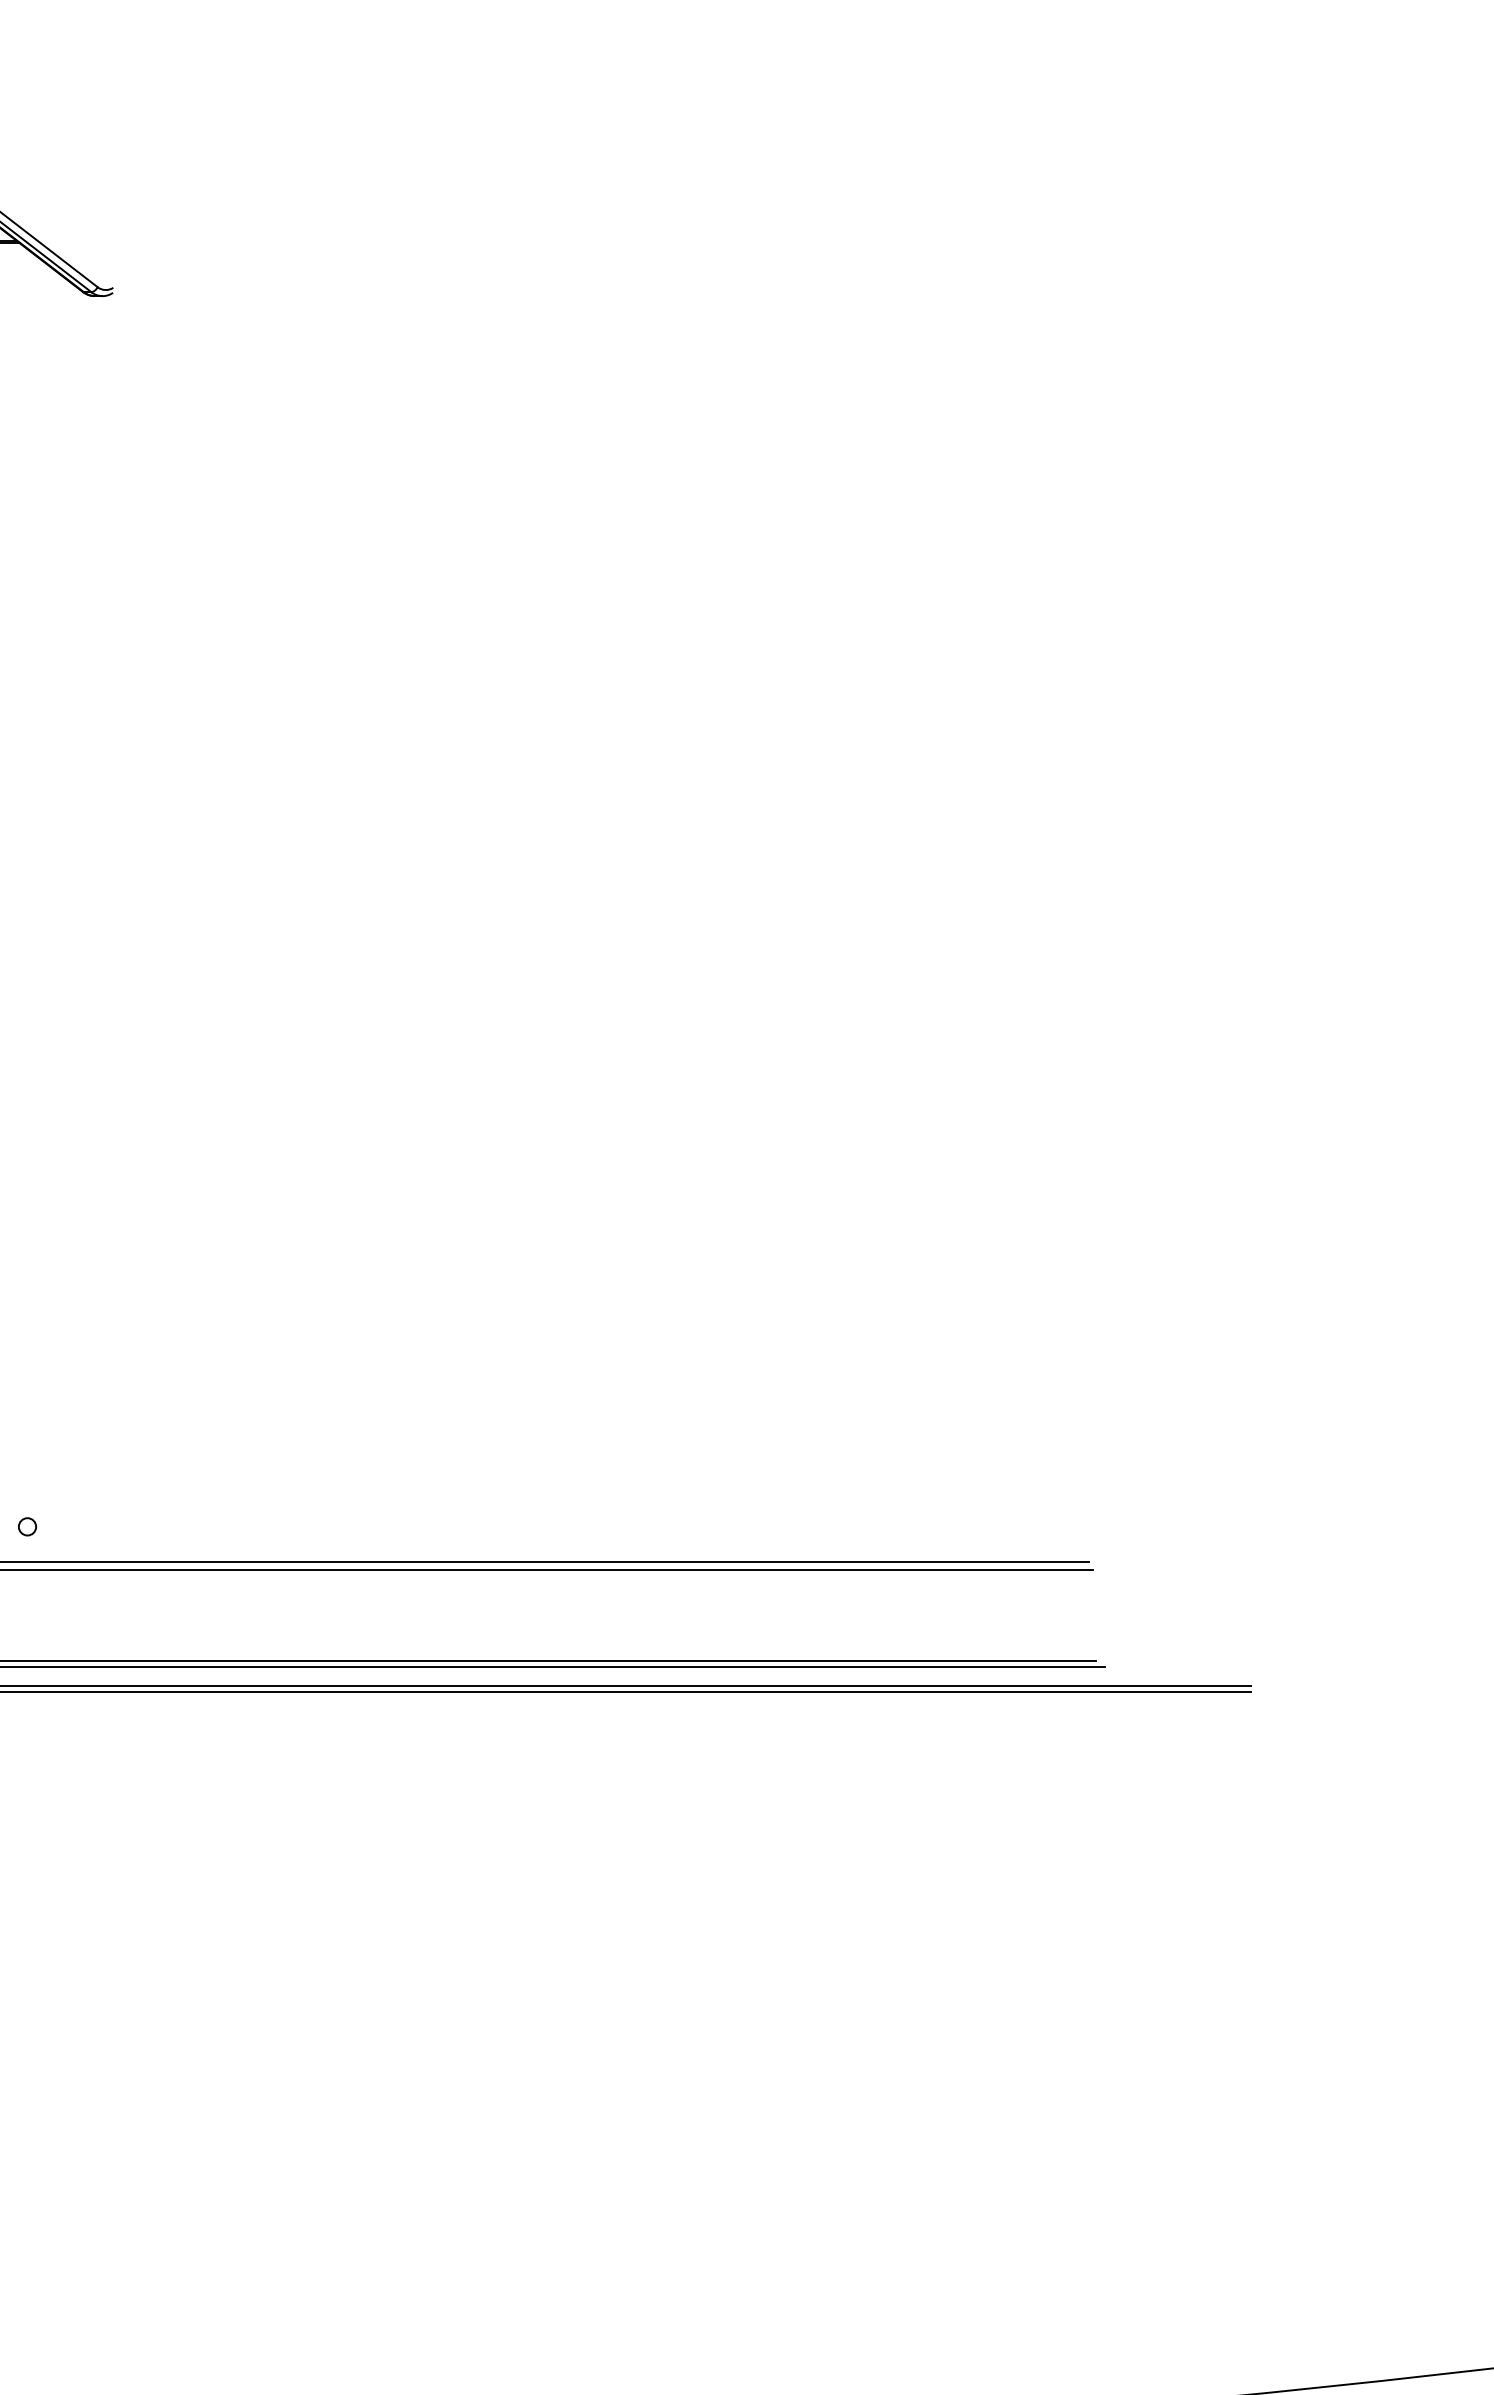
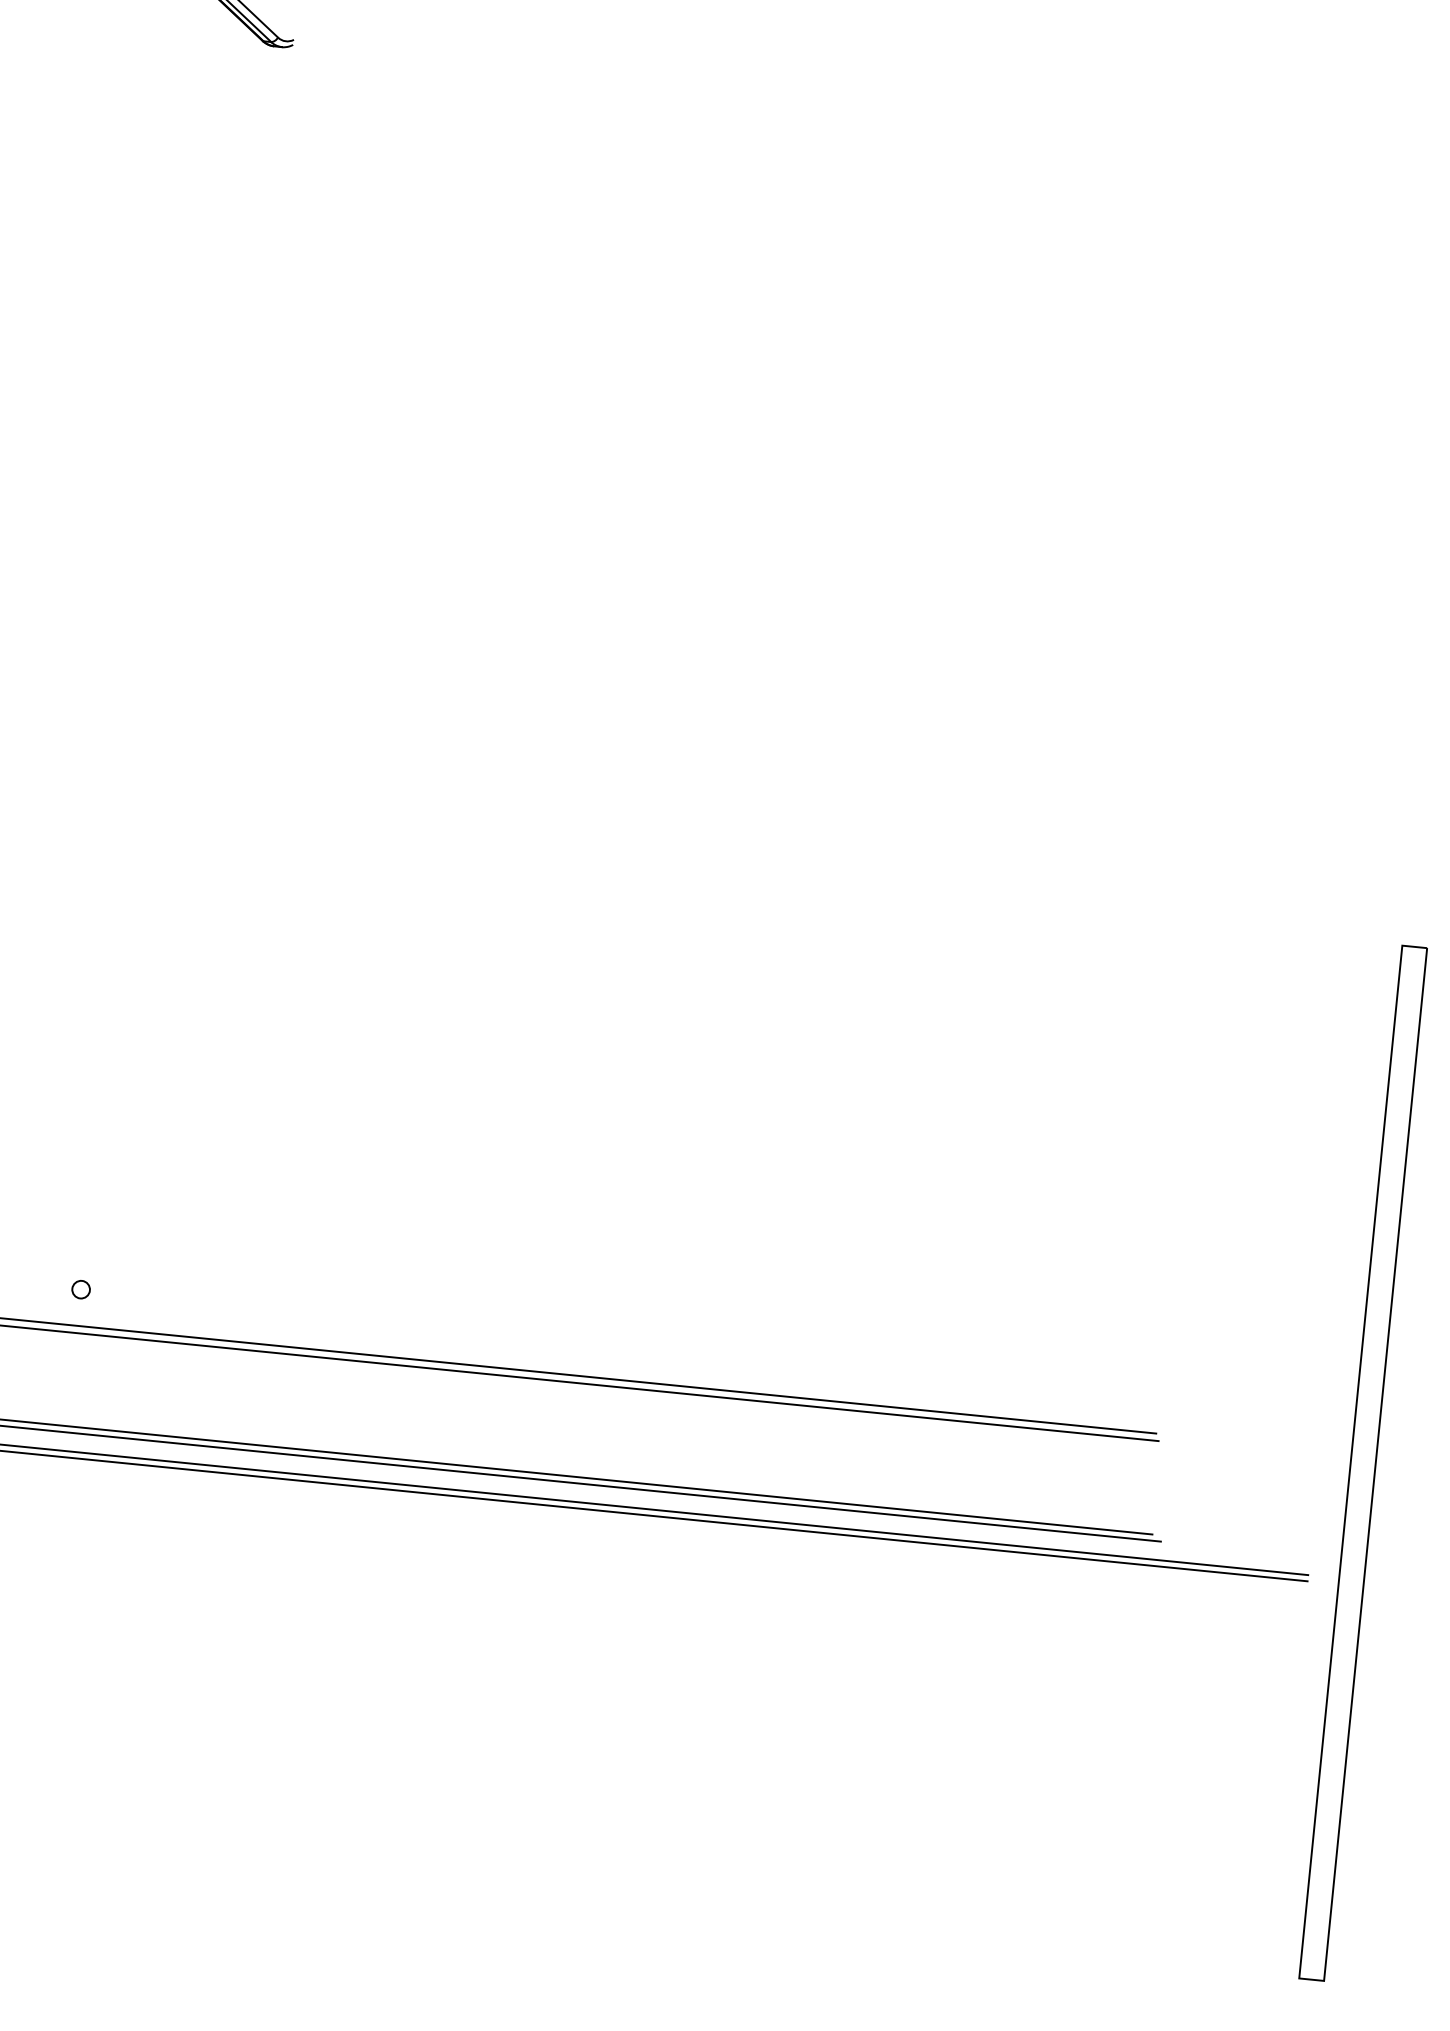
part: (1293, 1571) -> (1362, 1463), added

